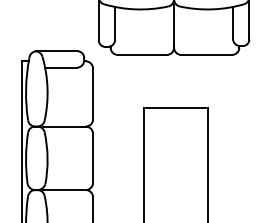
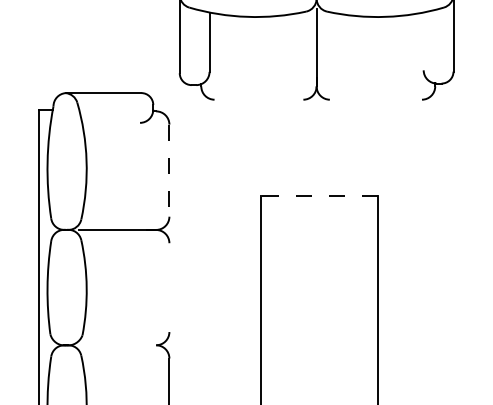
line: (232, 22) -> (422, 40), removed
line: (141, 54) -> (257, 98), removed
line: (206, 54) -> (375, 98), removed
line: (60, 67) -> (110, 122), removed
line: (93, 94) -> (170, 171), solid -> dashed
line: (175, 108) -> (319, 197), solid -> dashed
line: (93, 157) -> (170, 286), removed
line: (64, 190) -> (117, 346), removed

